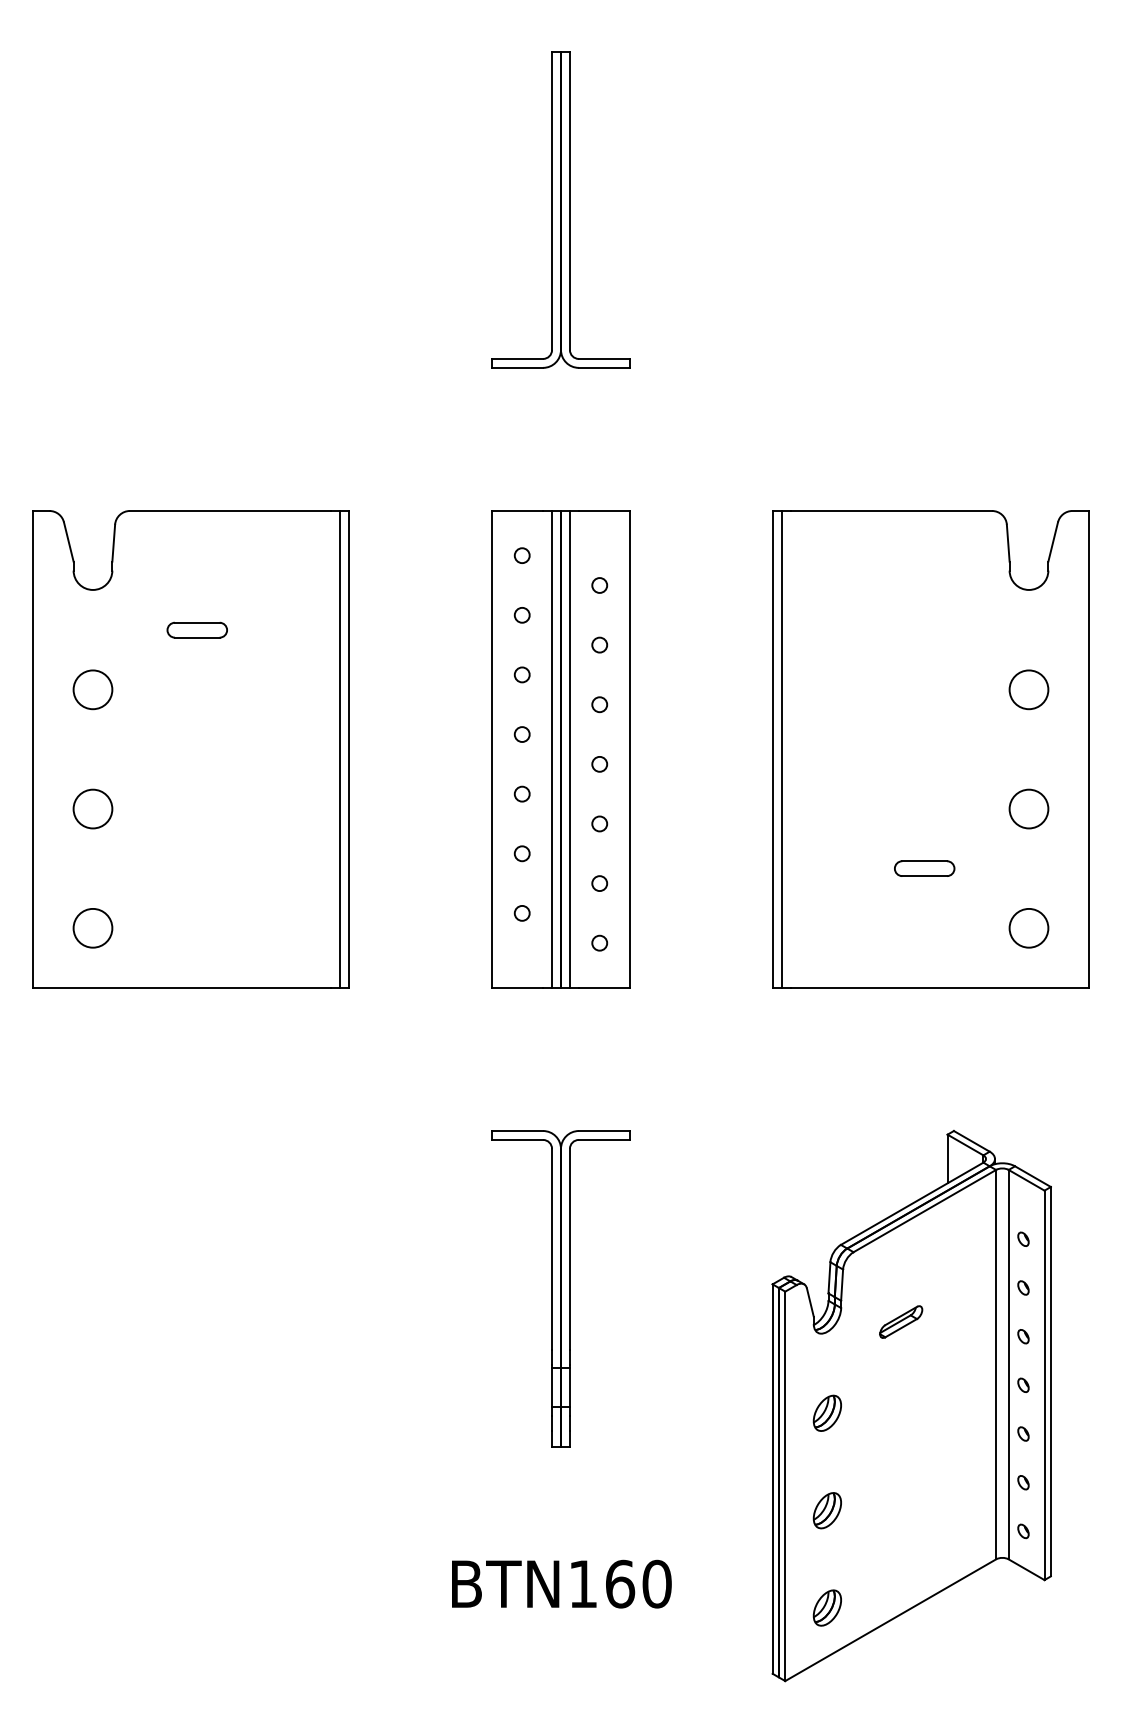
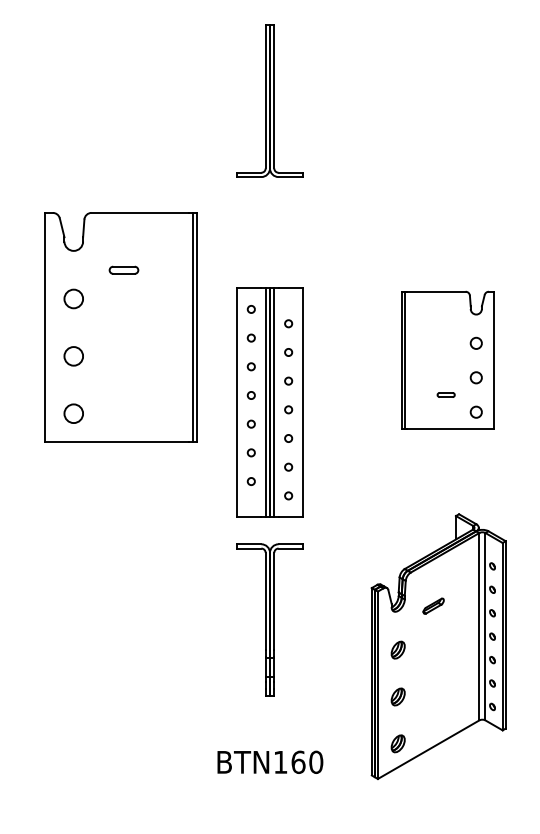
part: (190, 749) -> (120, 327), moved
part: (559, 749) -> (269, 402), moved
part: (929, 749) -> (447, 360), size x0.6
part: (911, 1405) -> (438, 646), moved

